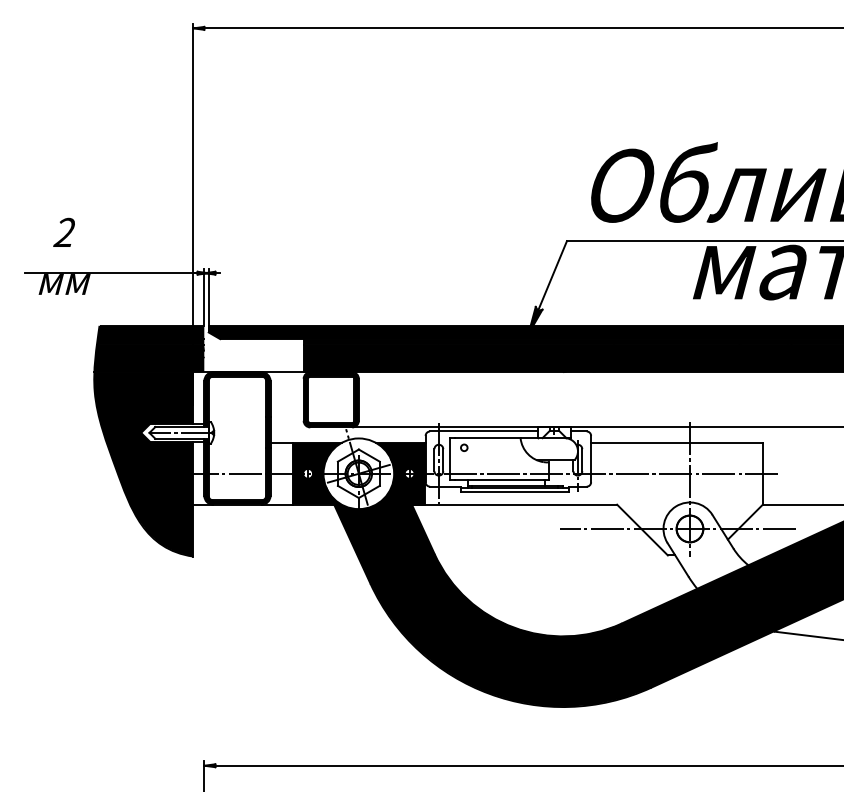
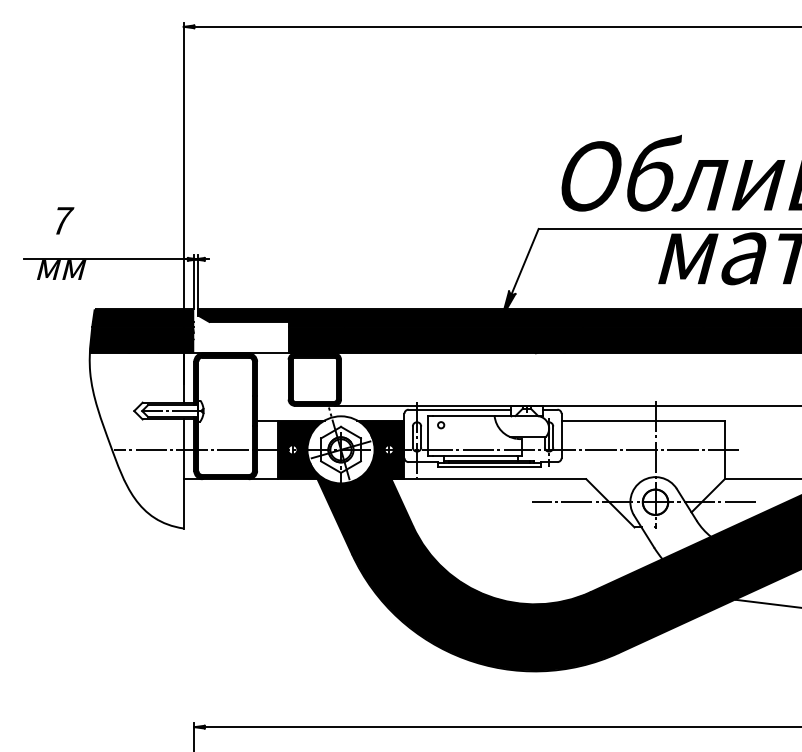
text: (65, 232) -> (62, 220), 2 -> 7
fill: (143, 463) -> (136, 440), removed

